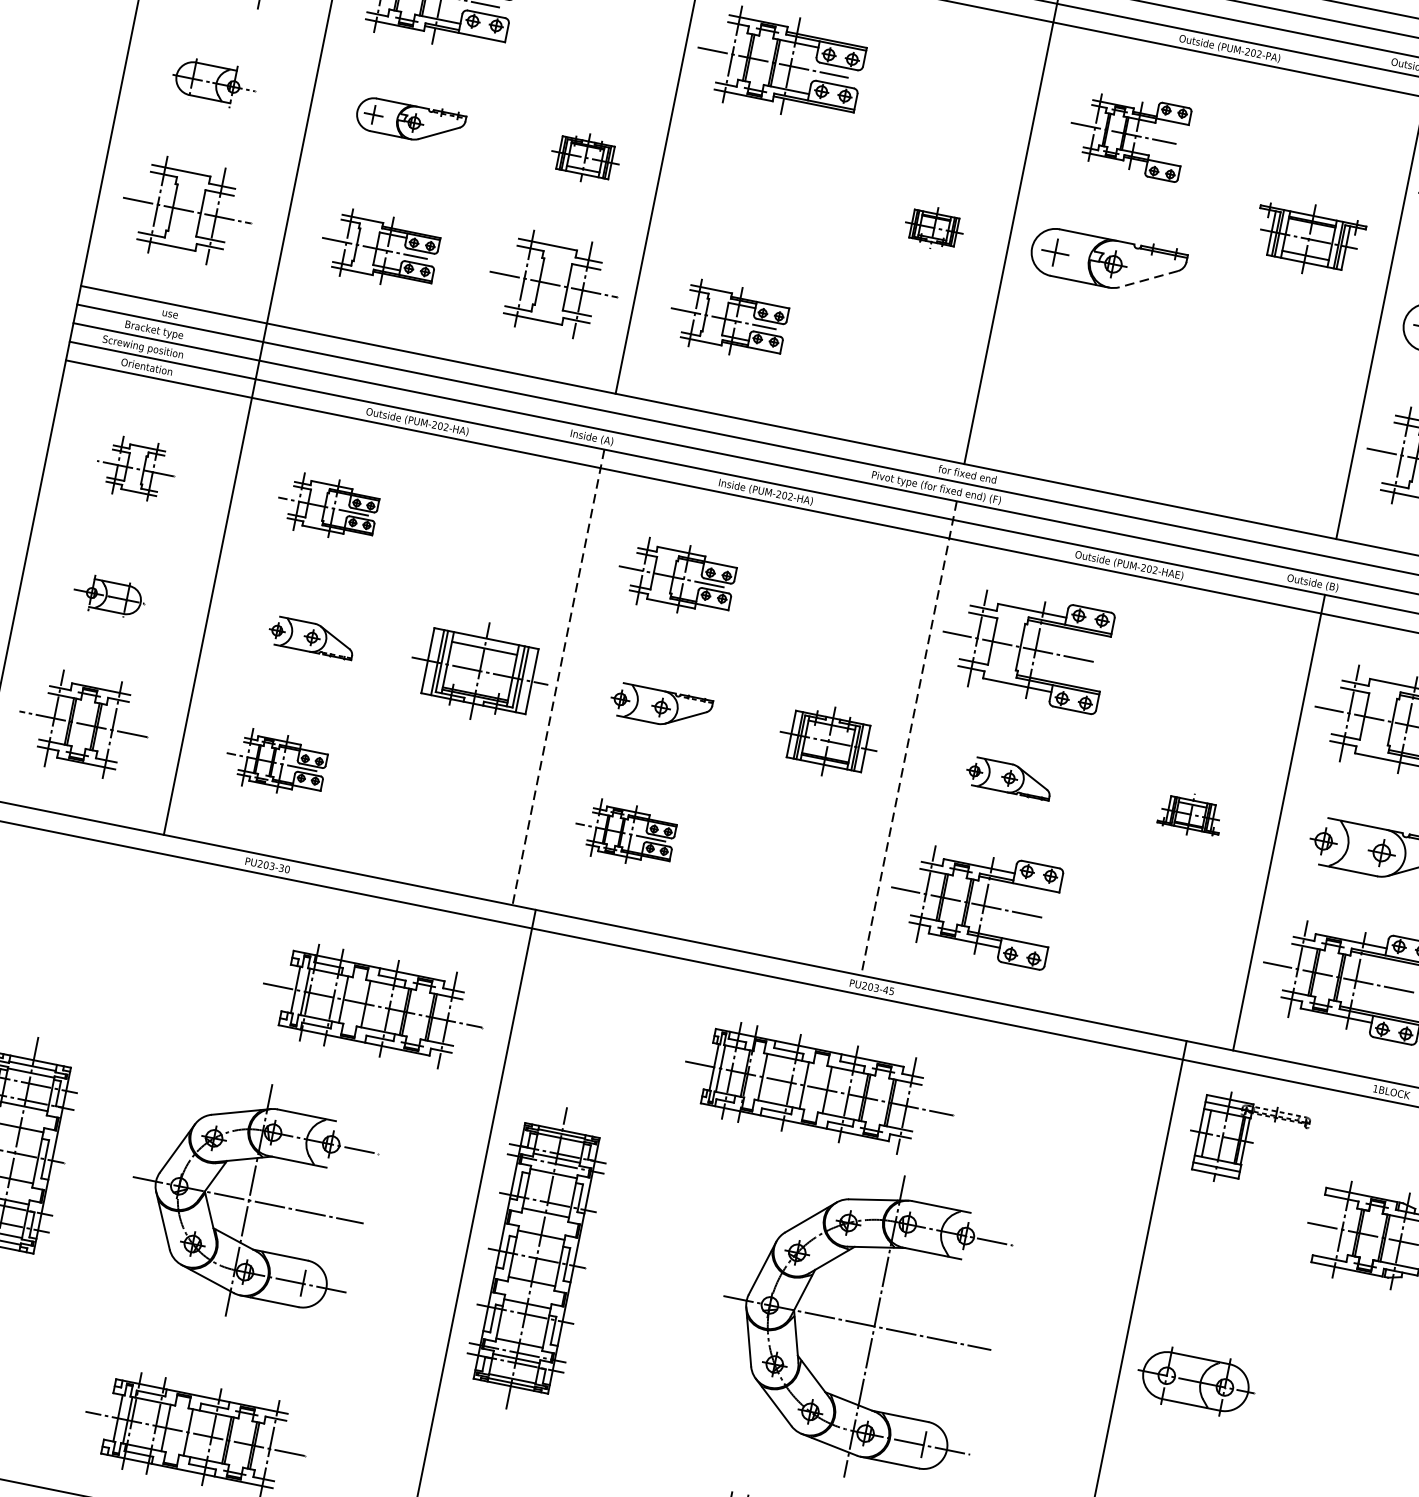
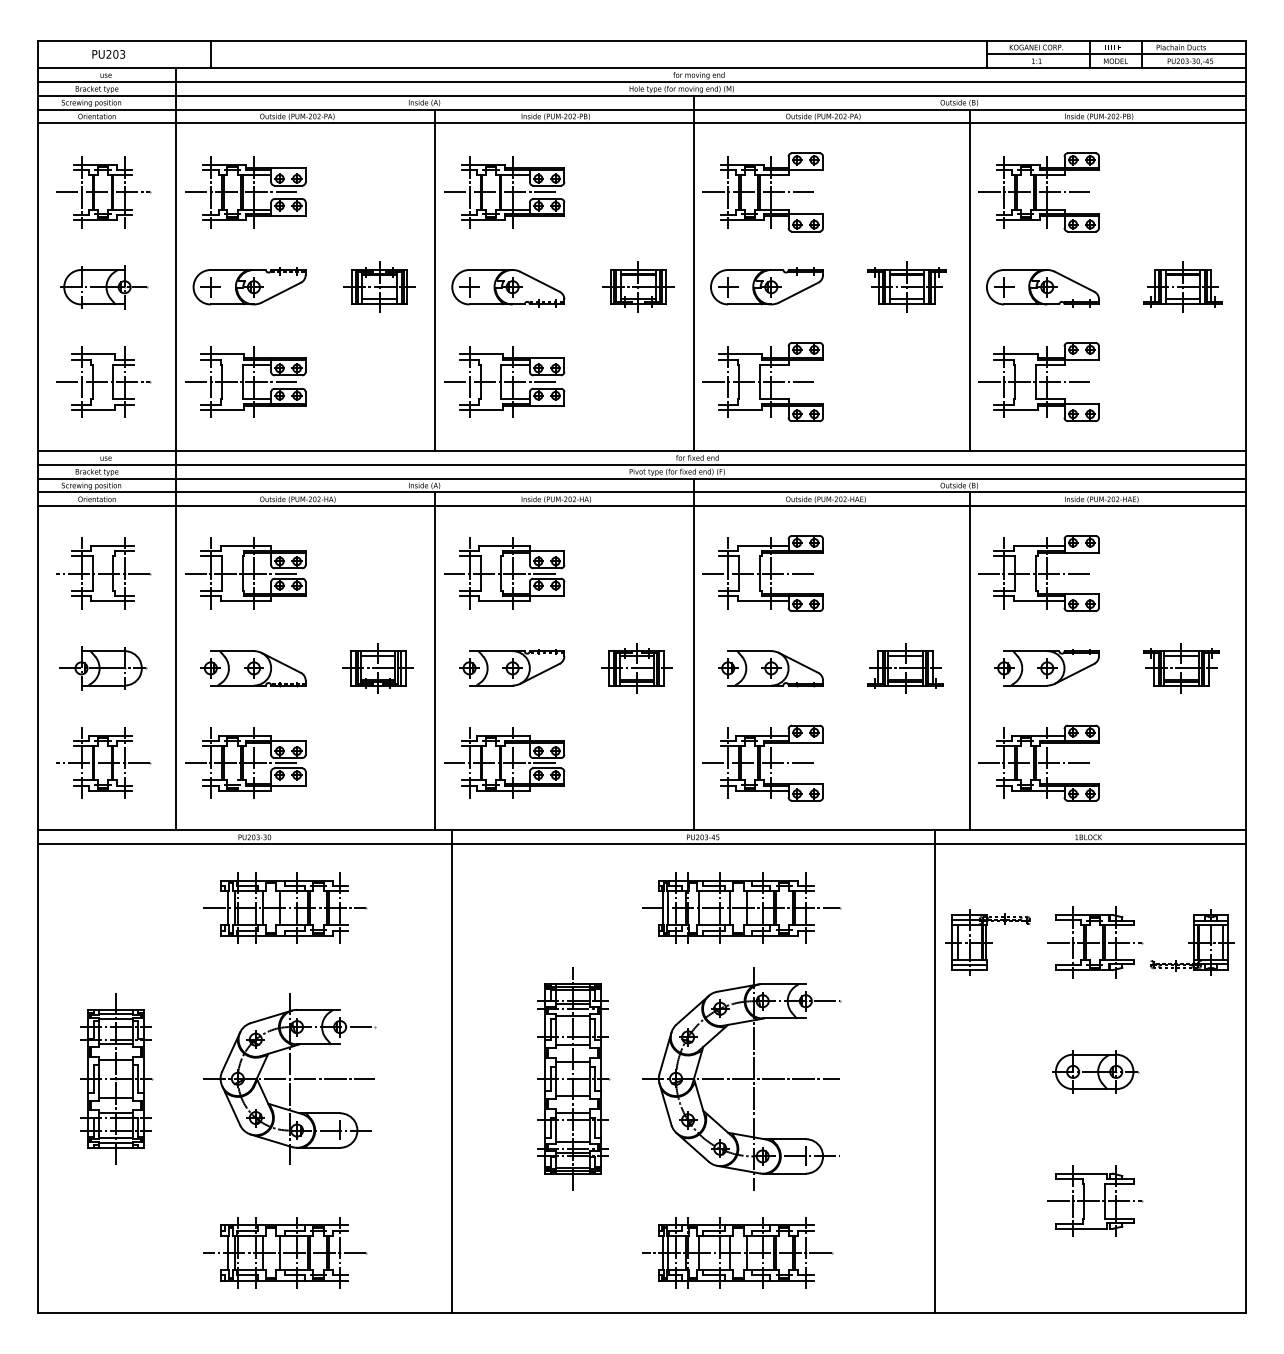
part: (214, 83) -> (104, 287), size x1.43
part: (410, 121) -> (249, 286), size x1.43
part: (1127, 134) -> (762, 192), size x1.43
part: (585, 156) -> (379, 286), size x1.43
part: (758, 194) -> (508, 288), added
part: (934, 227) -> (638, 286), size x1.67
part: (1308, 238) -> (906, 286), moved
part: (379, 248) -> (245, 381), size x1.43
line: (1148, 278) -> (798, 292), dashed -> solid
part: (554, 283) -> (375, 381), removed
part: (728, 318) -> (504, 381), size x1.43
part: (1075, 390) -> (762, 382), added
part: (135, 468) -> (103, 573), size x1.67
part: (326, 507) -> (245, 573), size x1.67
part: (675, 577) -> (504, 573), size x1.43
part: (109, 596) -> (103, 668), size x1.67
part: (311, 637) -> (253, 668), size x1.67
part: (479, 671) -> (377, 668), size x0.71
line: (559, 677) -> (435, 661), dashed -> solid
part: (661, 706) -> (512, 667), size x1.43
line: (908, 738) -> (693, 654), dashed -> solid
part: (275, 762) -> (245, 762), size x1.67
part: (1008, 778) -> (770, 668), size x1.67
part: (1190, 814) -> (905, 668), size x1.67
part: (624, 832) -> (504, 762), size x1.67
part: (373, 1004) -> (285, 907), moved
part: (820, 1087) -> (741, 907), moved
part: (1246, 1141) -> (987, 942), moved
part: (537, 1258) -> (573, 1078), moved
part: (1197, 1381) -> (1095, 1071), moved

